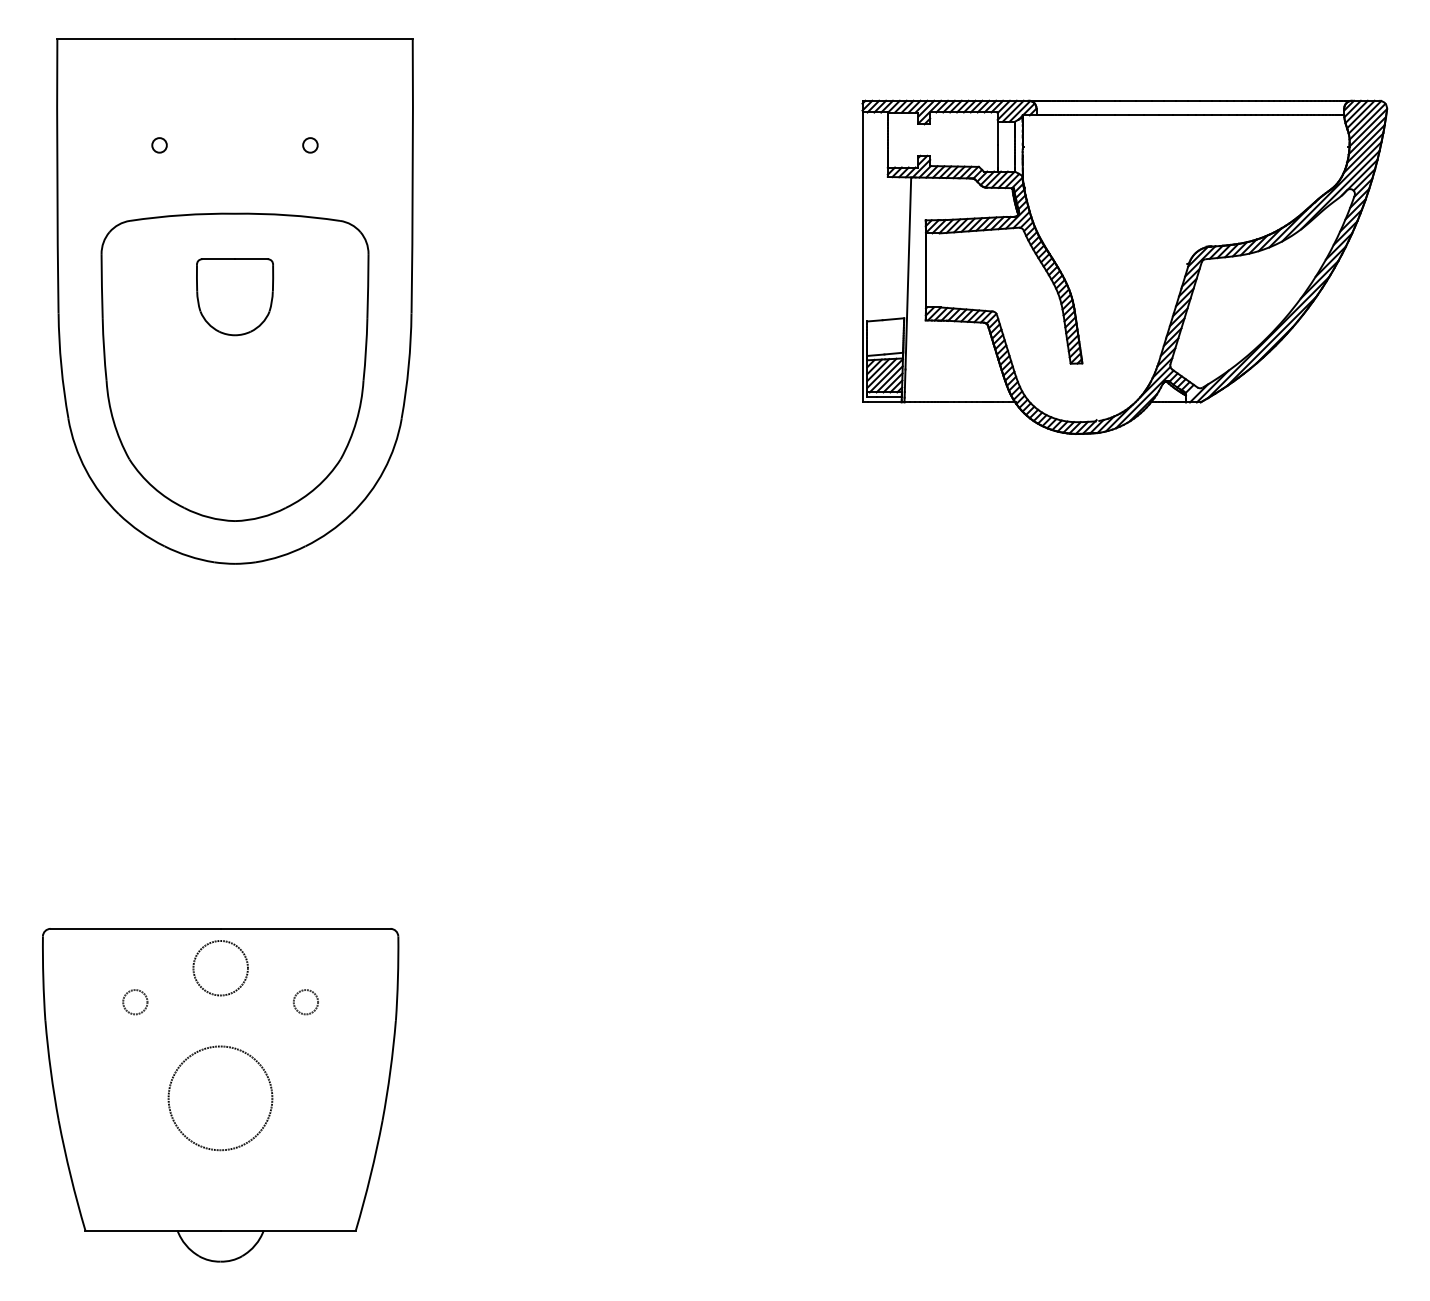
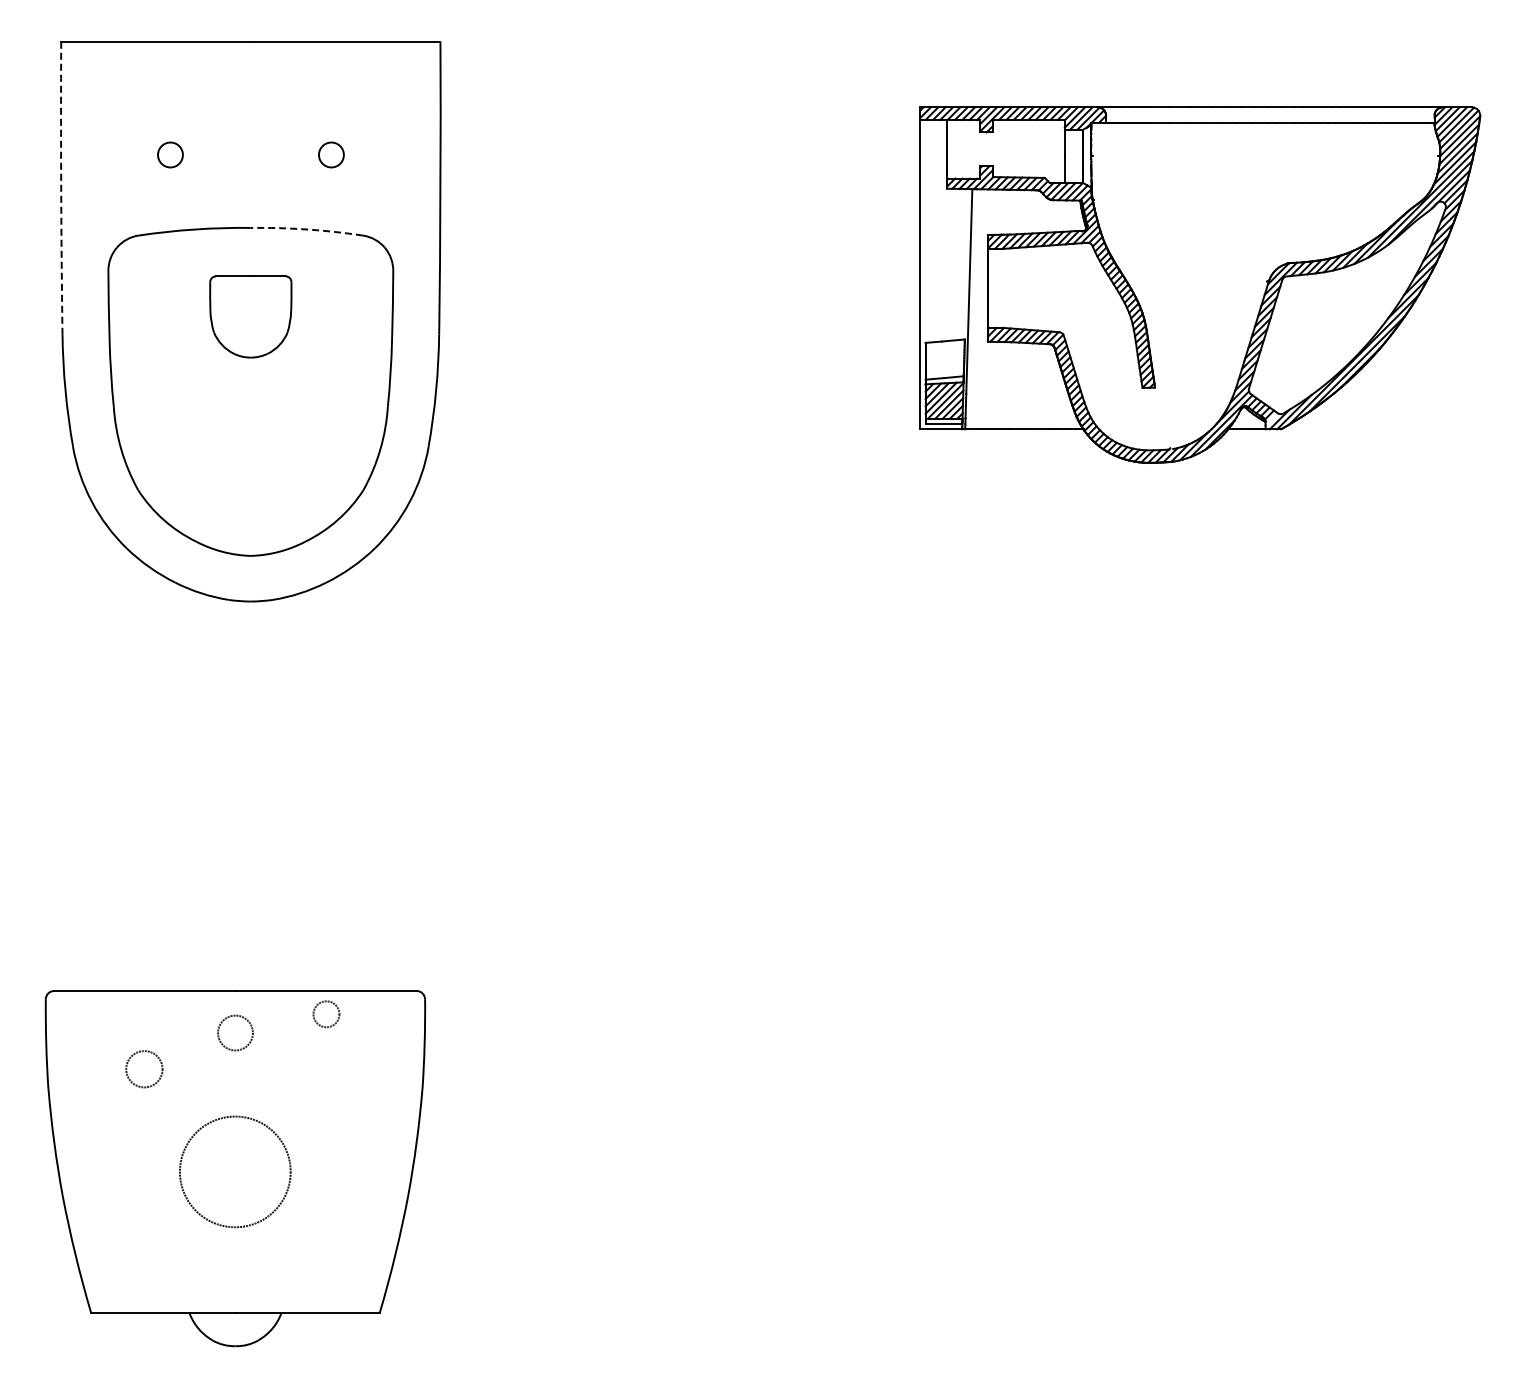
circle: (158, 144) -> (169, 154), size x1.6
circle: (309, 144) -> (330, 154), size x1.6
arc: (57, 176) -> (61, 188), solid -> dashed
arc: (287, 215) -> (306, 229), solid -> dashed
circle: (220, 967) -> (235, 1032), size x0.6
circle: (135, 1002) -> (144, 1069), size x1.4
circle: (305, 1002) -> (326, 1014), moved

